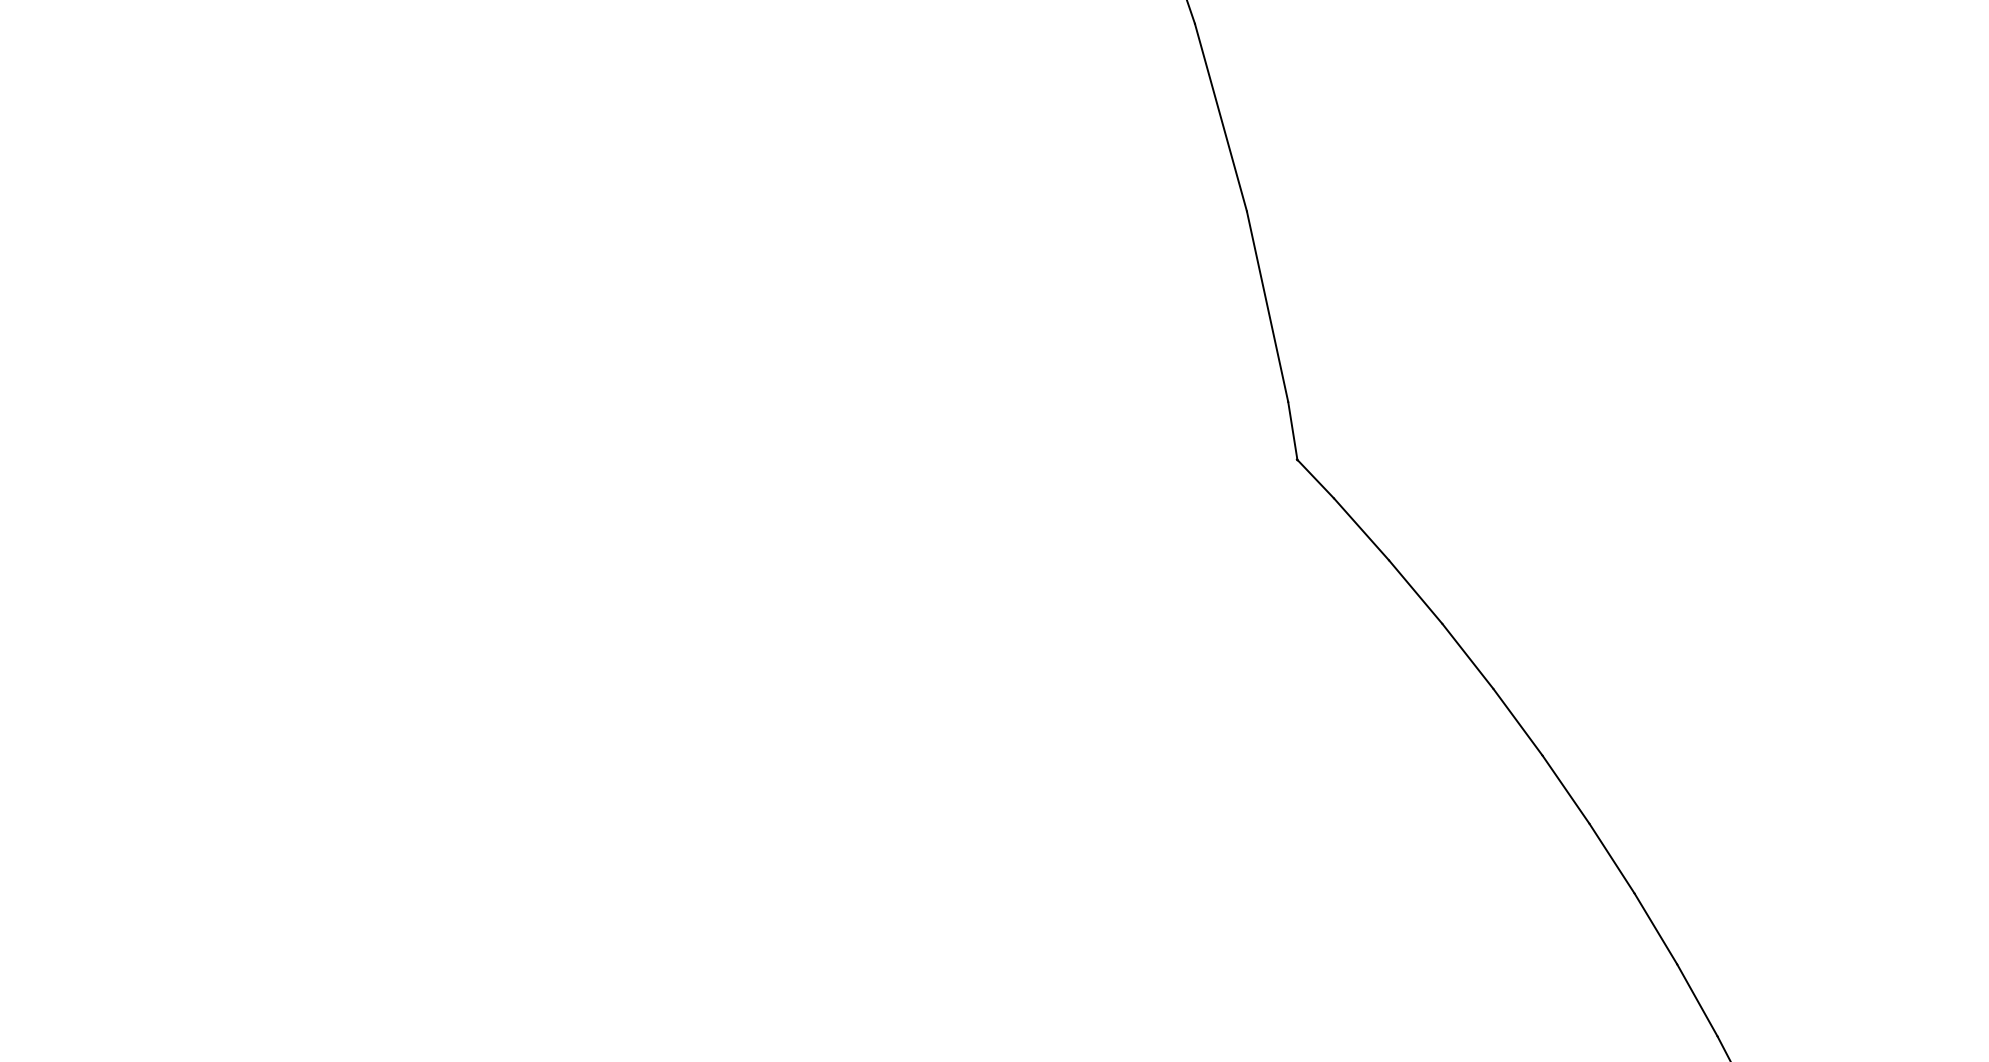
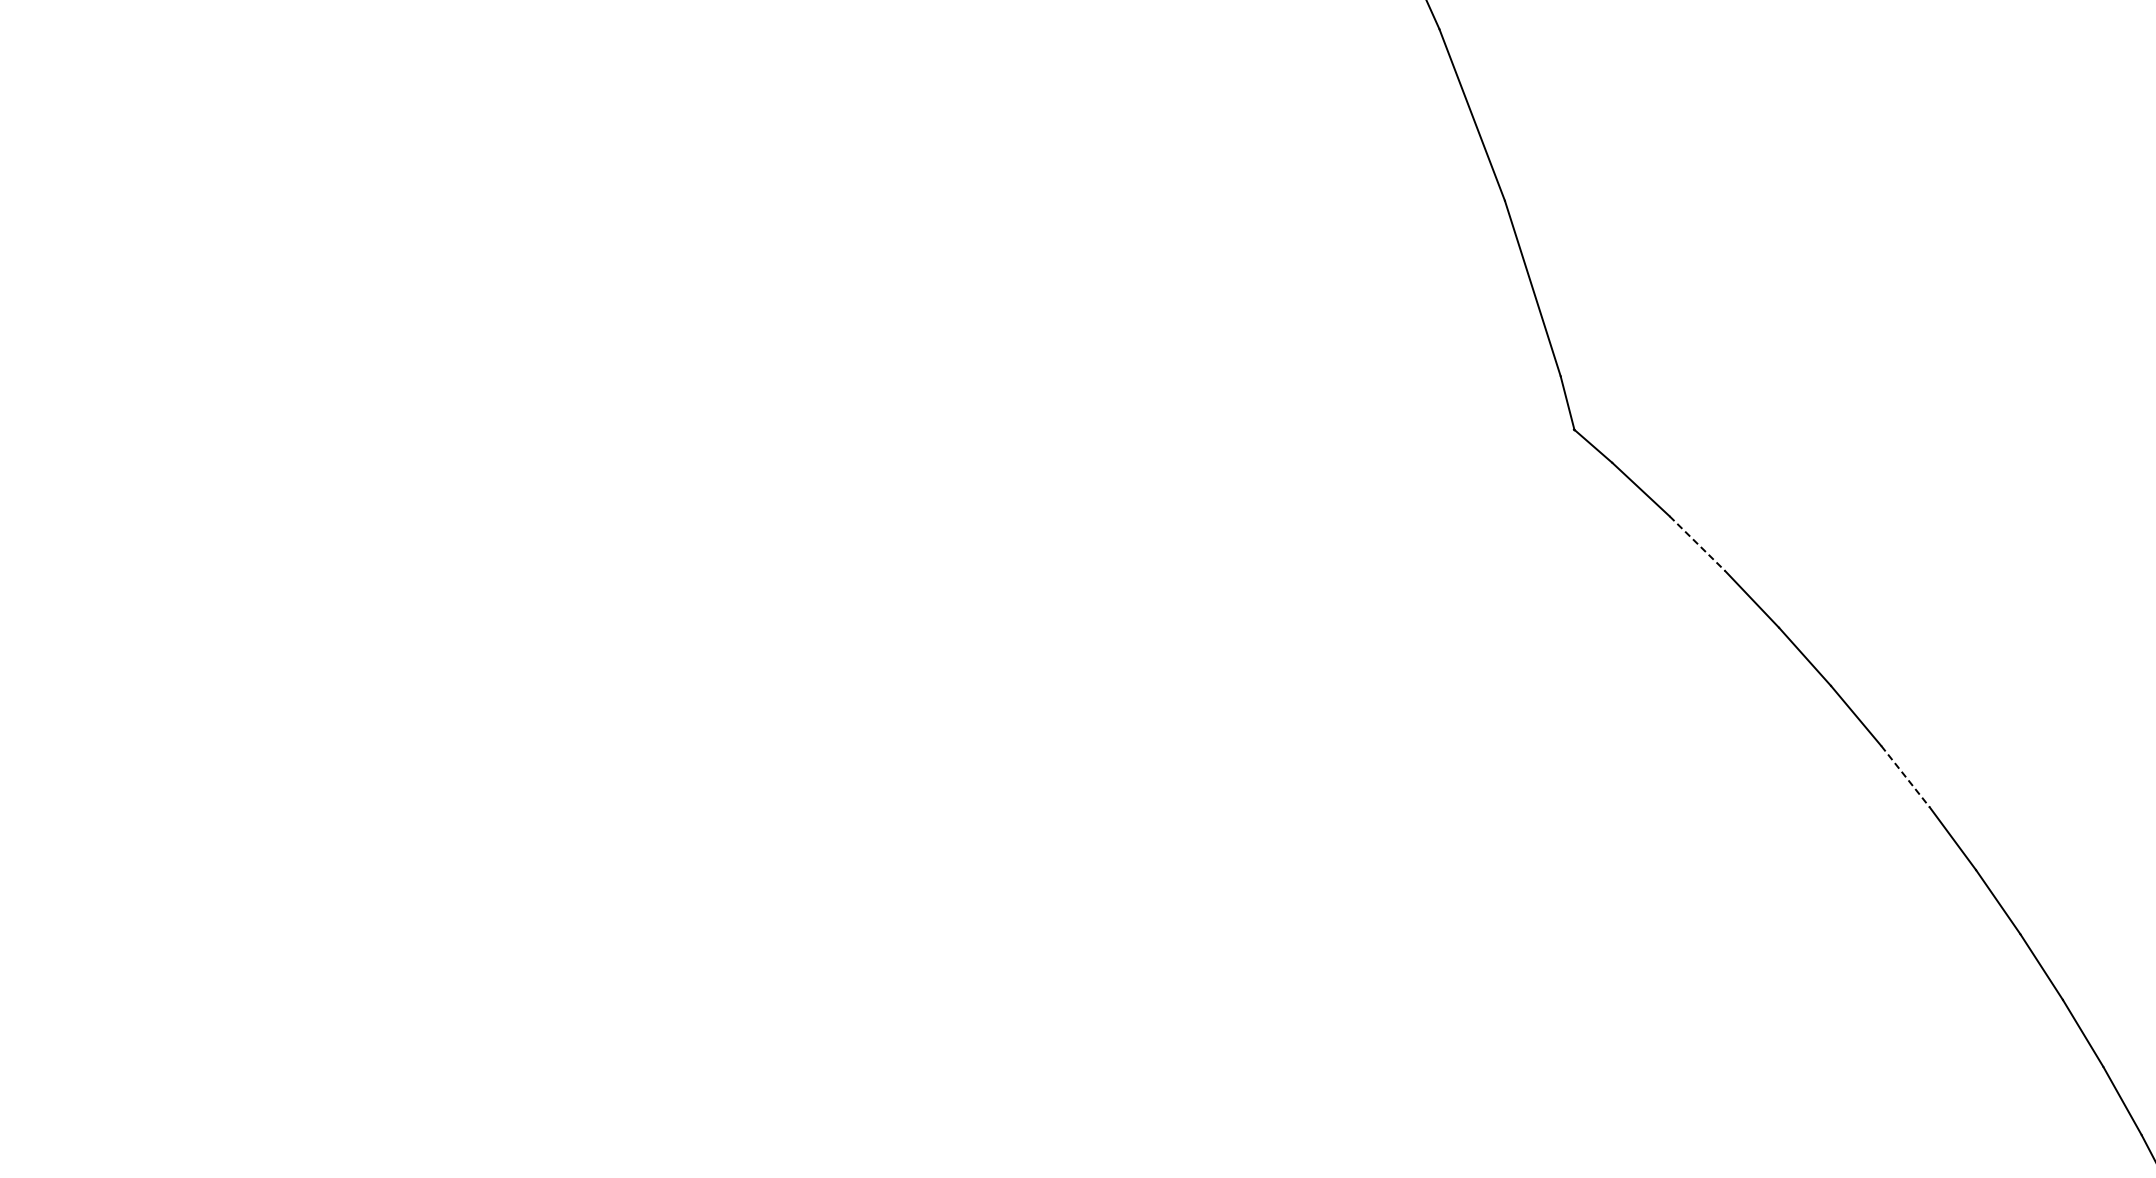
line: (1415, 592) -> (1697, 543), solid -> dashed
line: (1611, 859) -> (1905, 777), solid -> dashed

